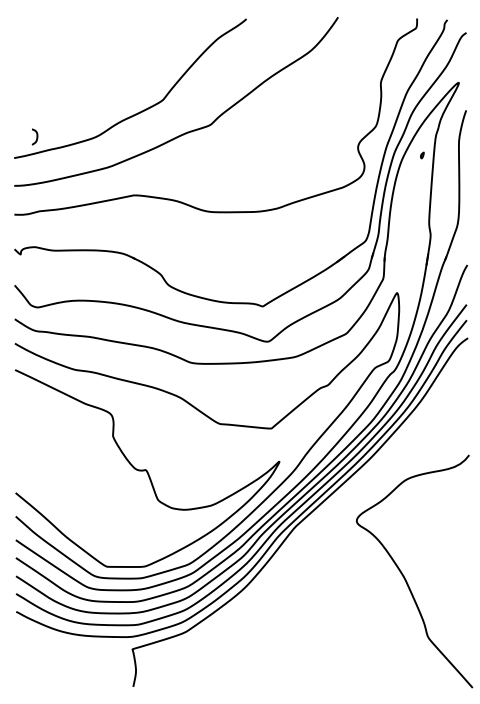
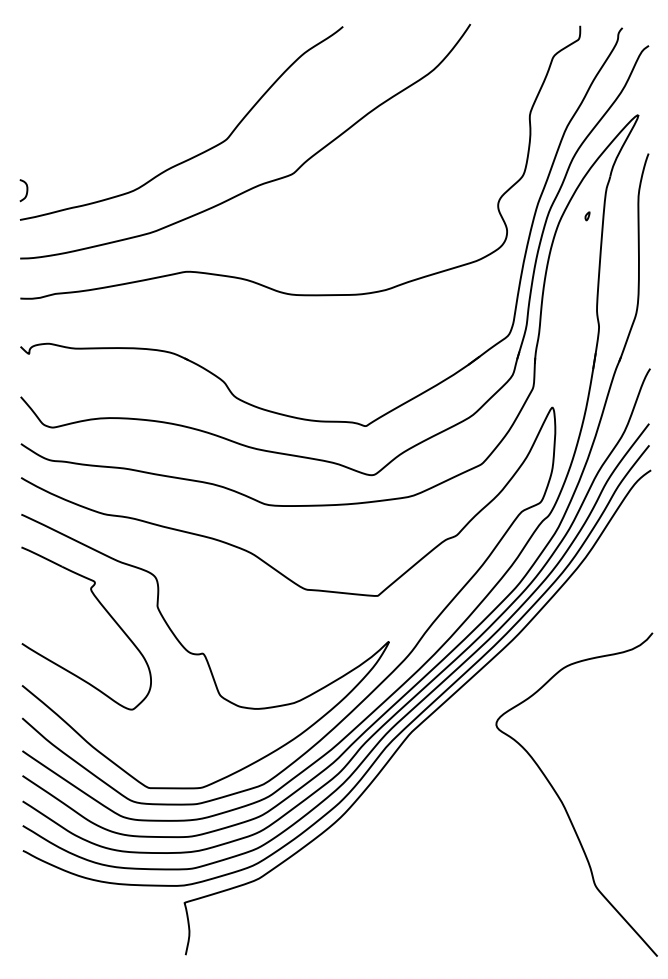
curve: (36, 136) -> (26, 190), moved
part: (75, 439) -> (105, 611), added

